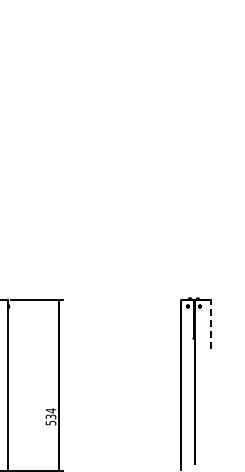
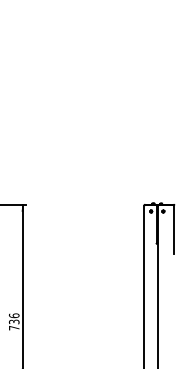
line: (211, 324) -> (174, 229), dashed -> solid
text: (50, 416) -> (13, 321), 534 -> 736

